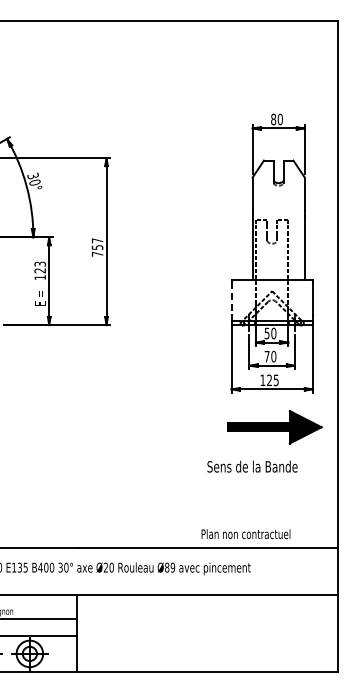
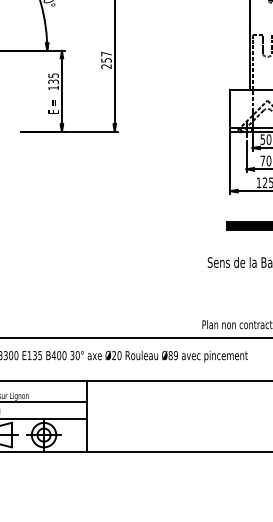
text: (97, 253) -> (106, 65), 757 -> 257
text: (40, 267) -> (53, 78), 123 -> 135
line: (231, 299) -> (230, 108), dashed -> solid

